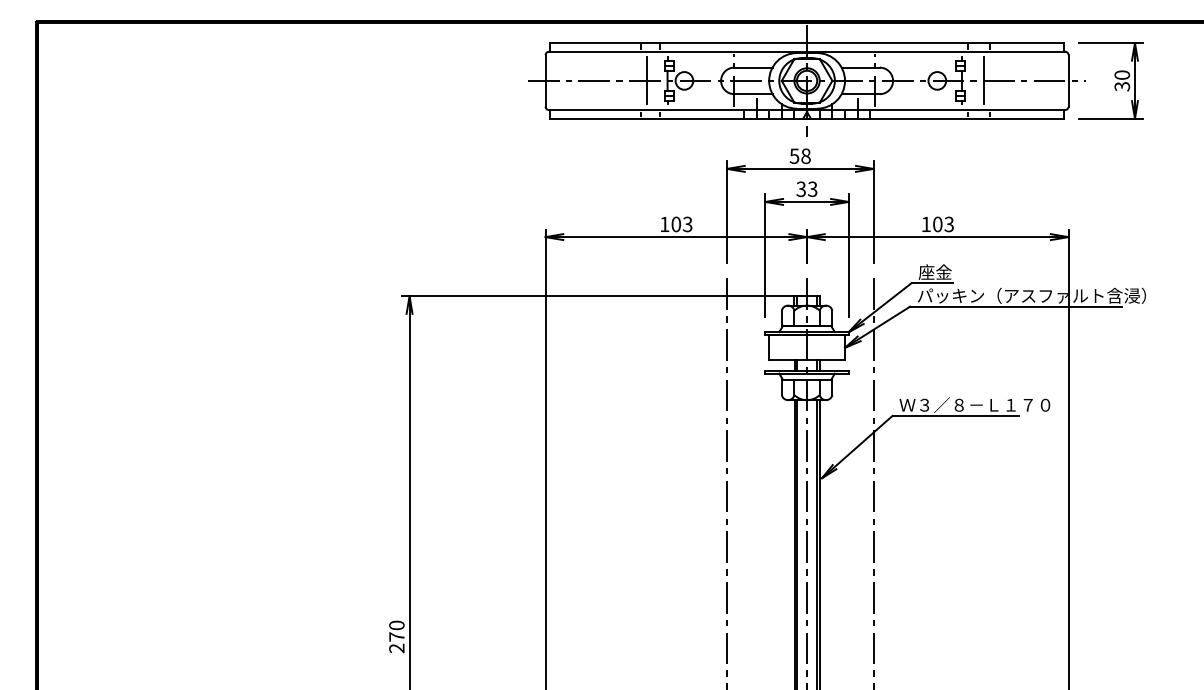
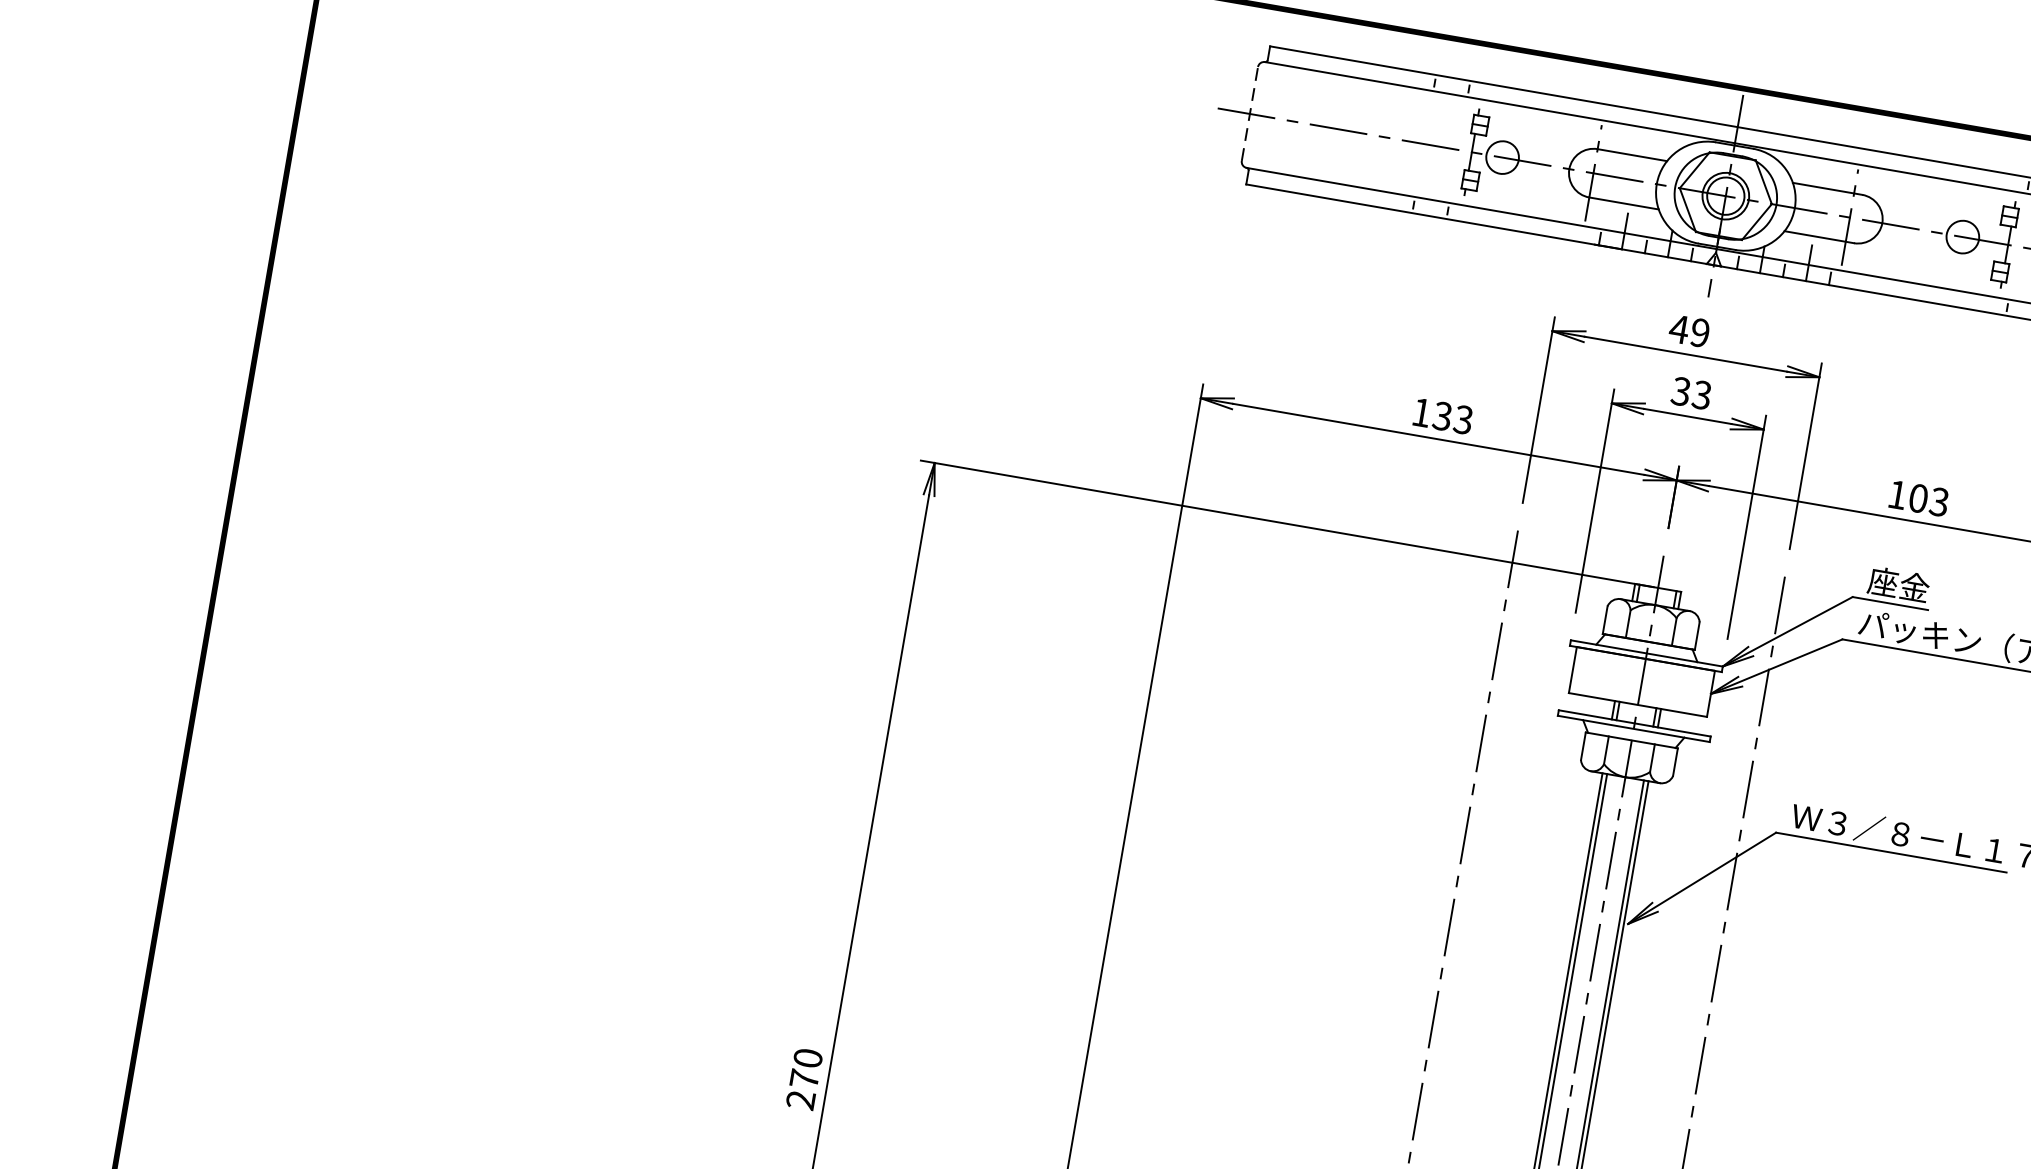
line: (545, 80) -> (1249, 113), solid -> dashed
line: (646, 80) -> (1433, 144), removed
text: (799, 156) -> (1688, 331), 58 -> 49
text: (675, 224) -> (1441, 416), 103 -> 133

